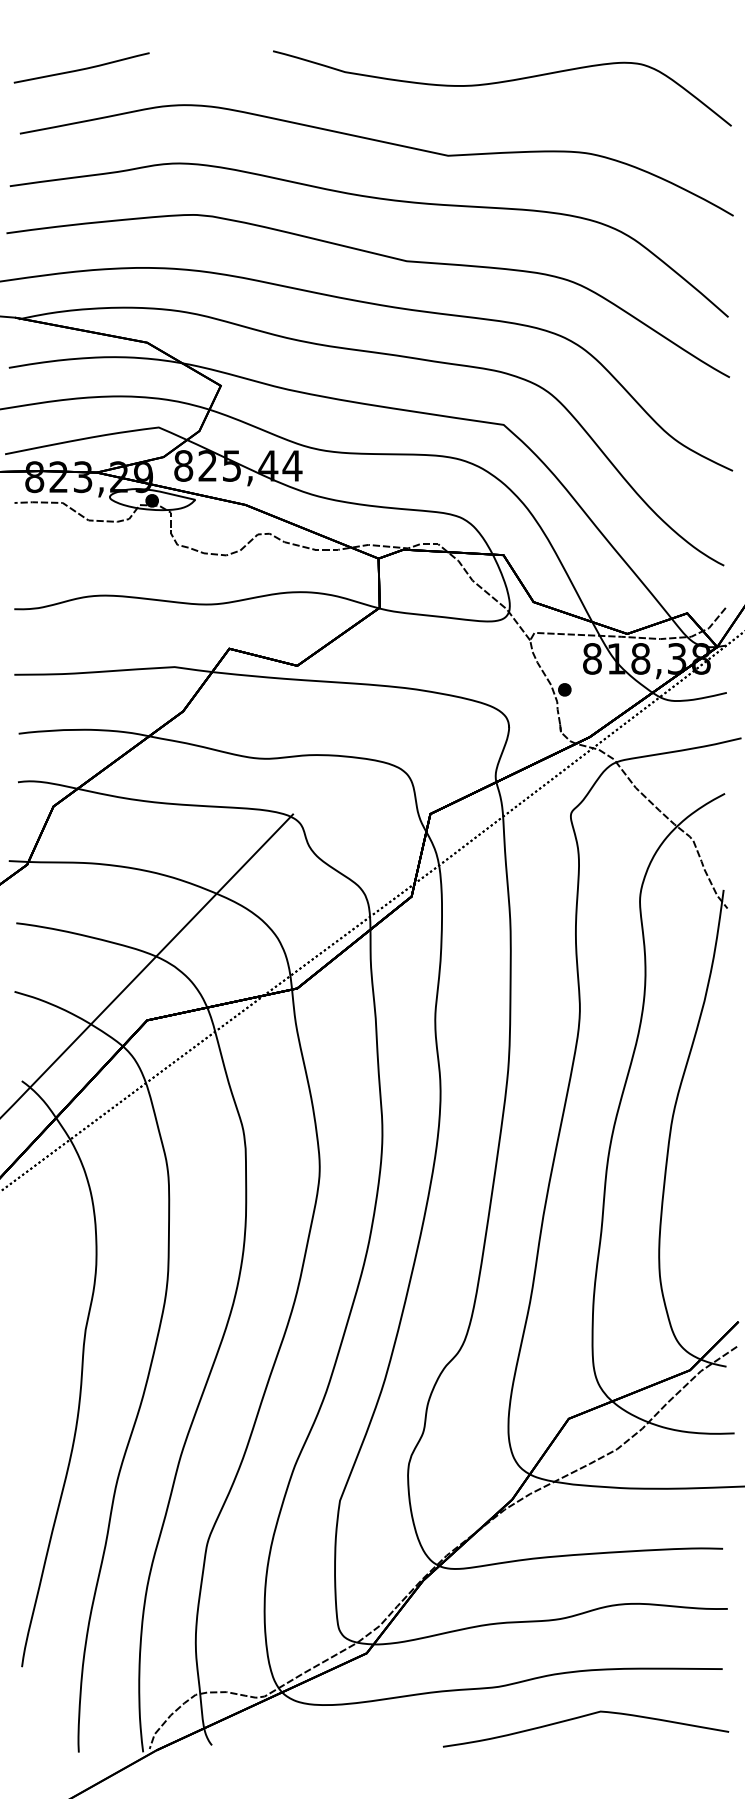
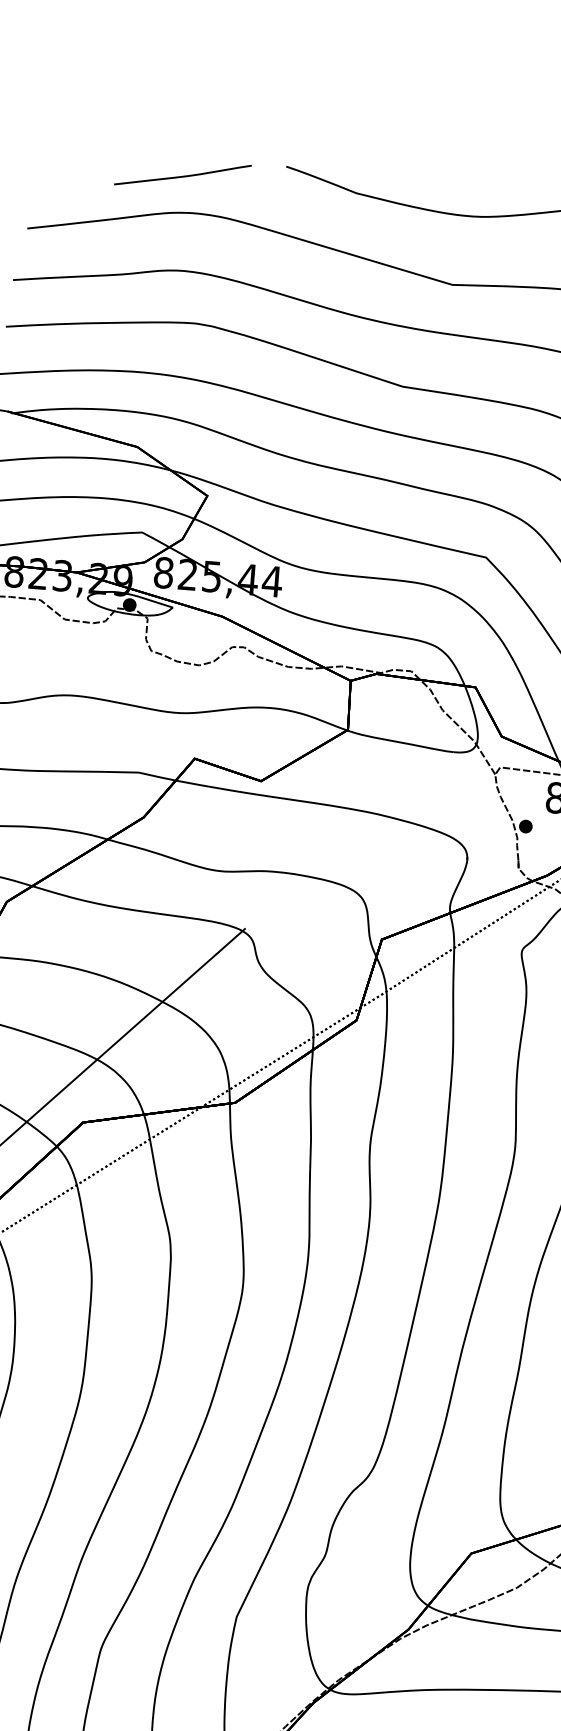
curve: (81, 68) -> (182, 175), moved

